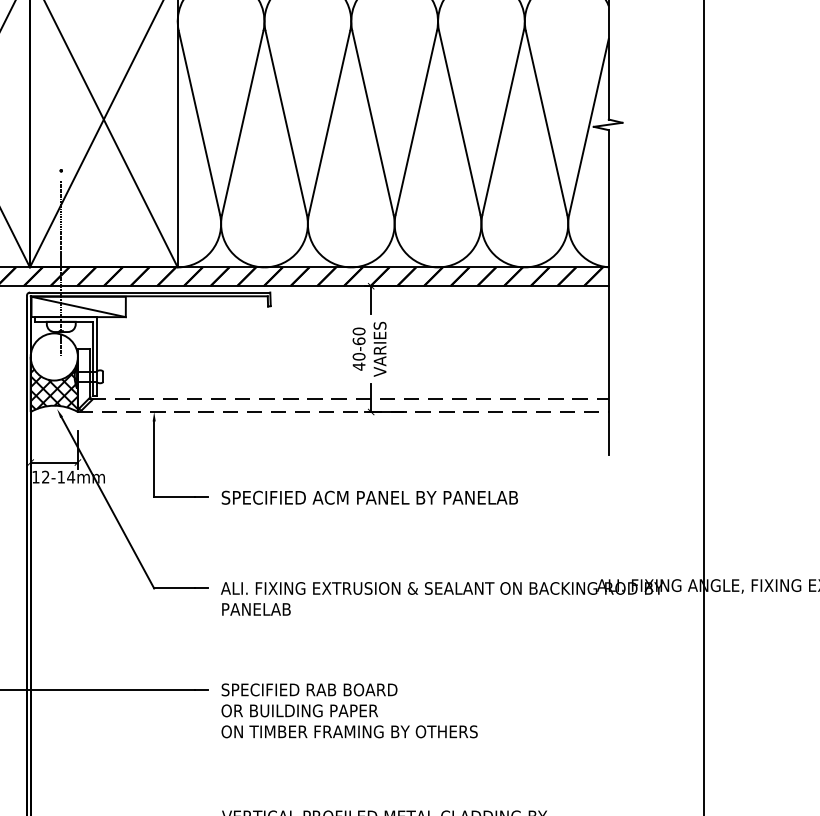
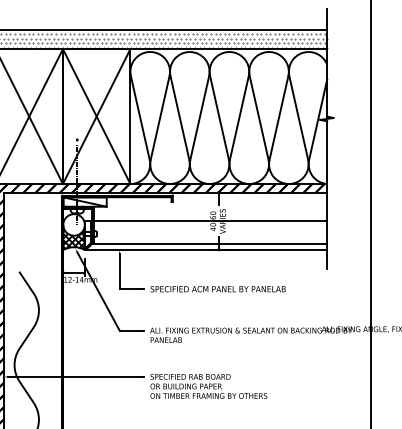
line: (353, 349) -> (210, 221), added
line: (350, 399) -> (209, 244), dashed -> solid
line: (344, 412) -> (206, 250), dashed -> solid

